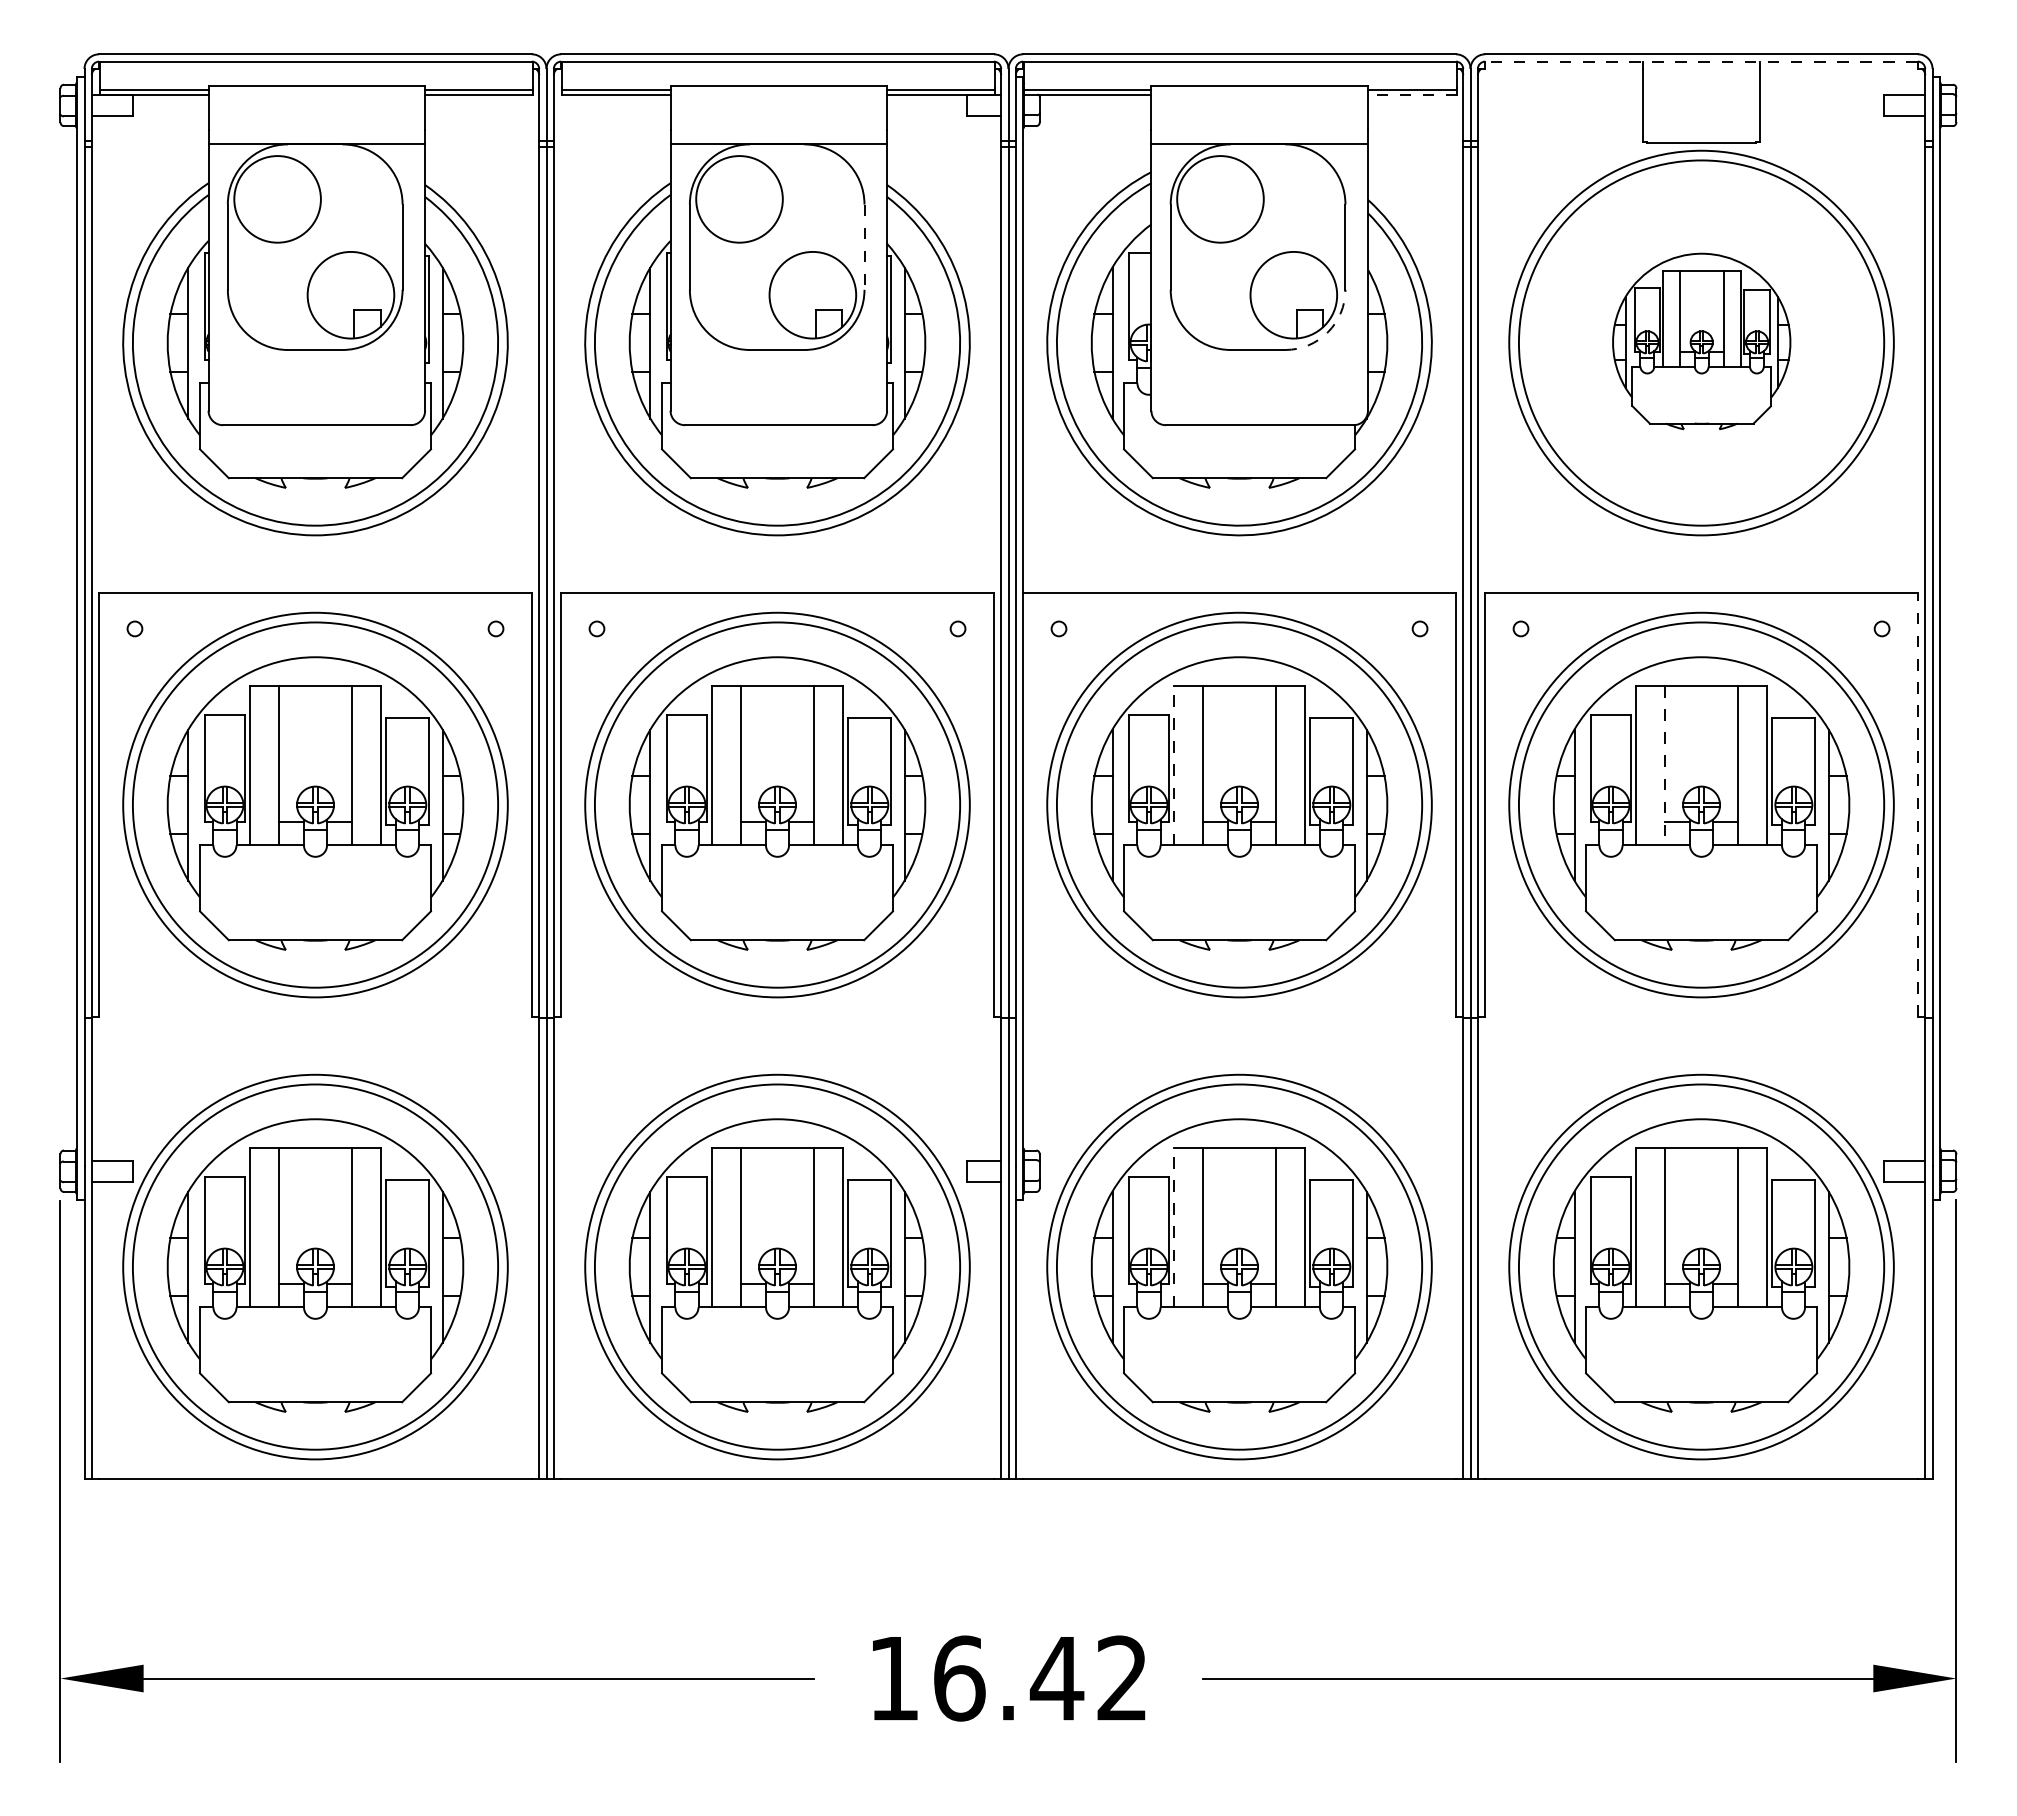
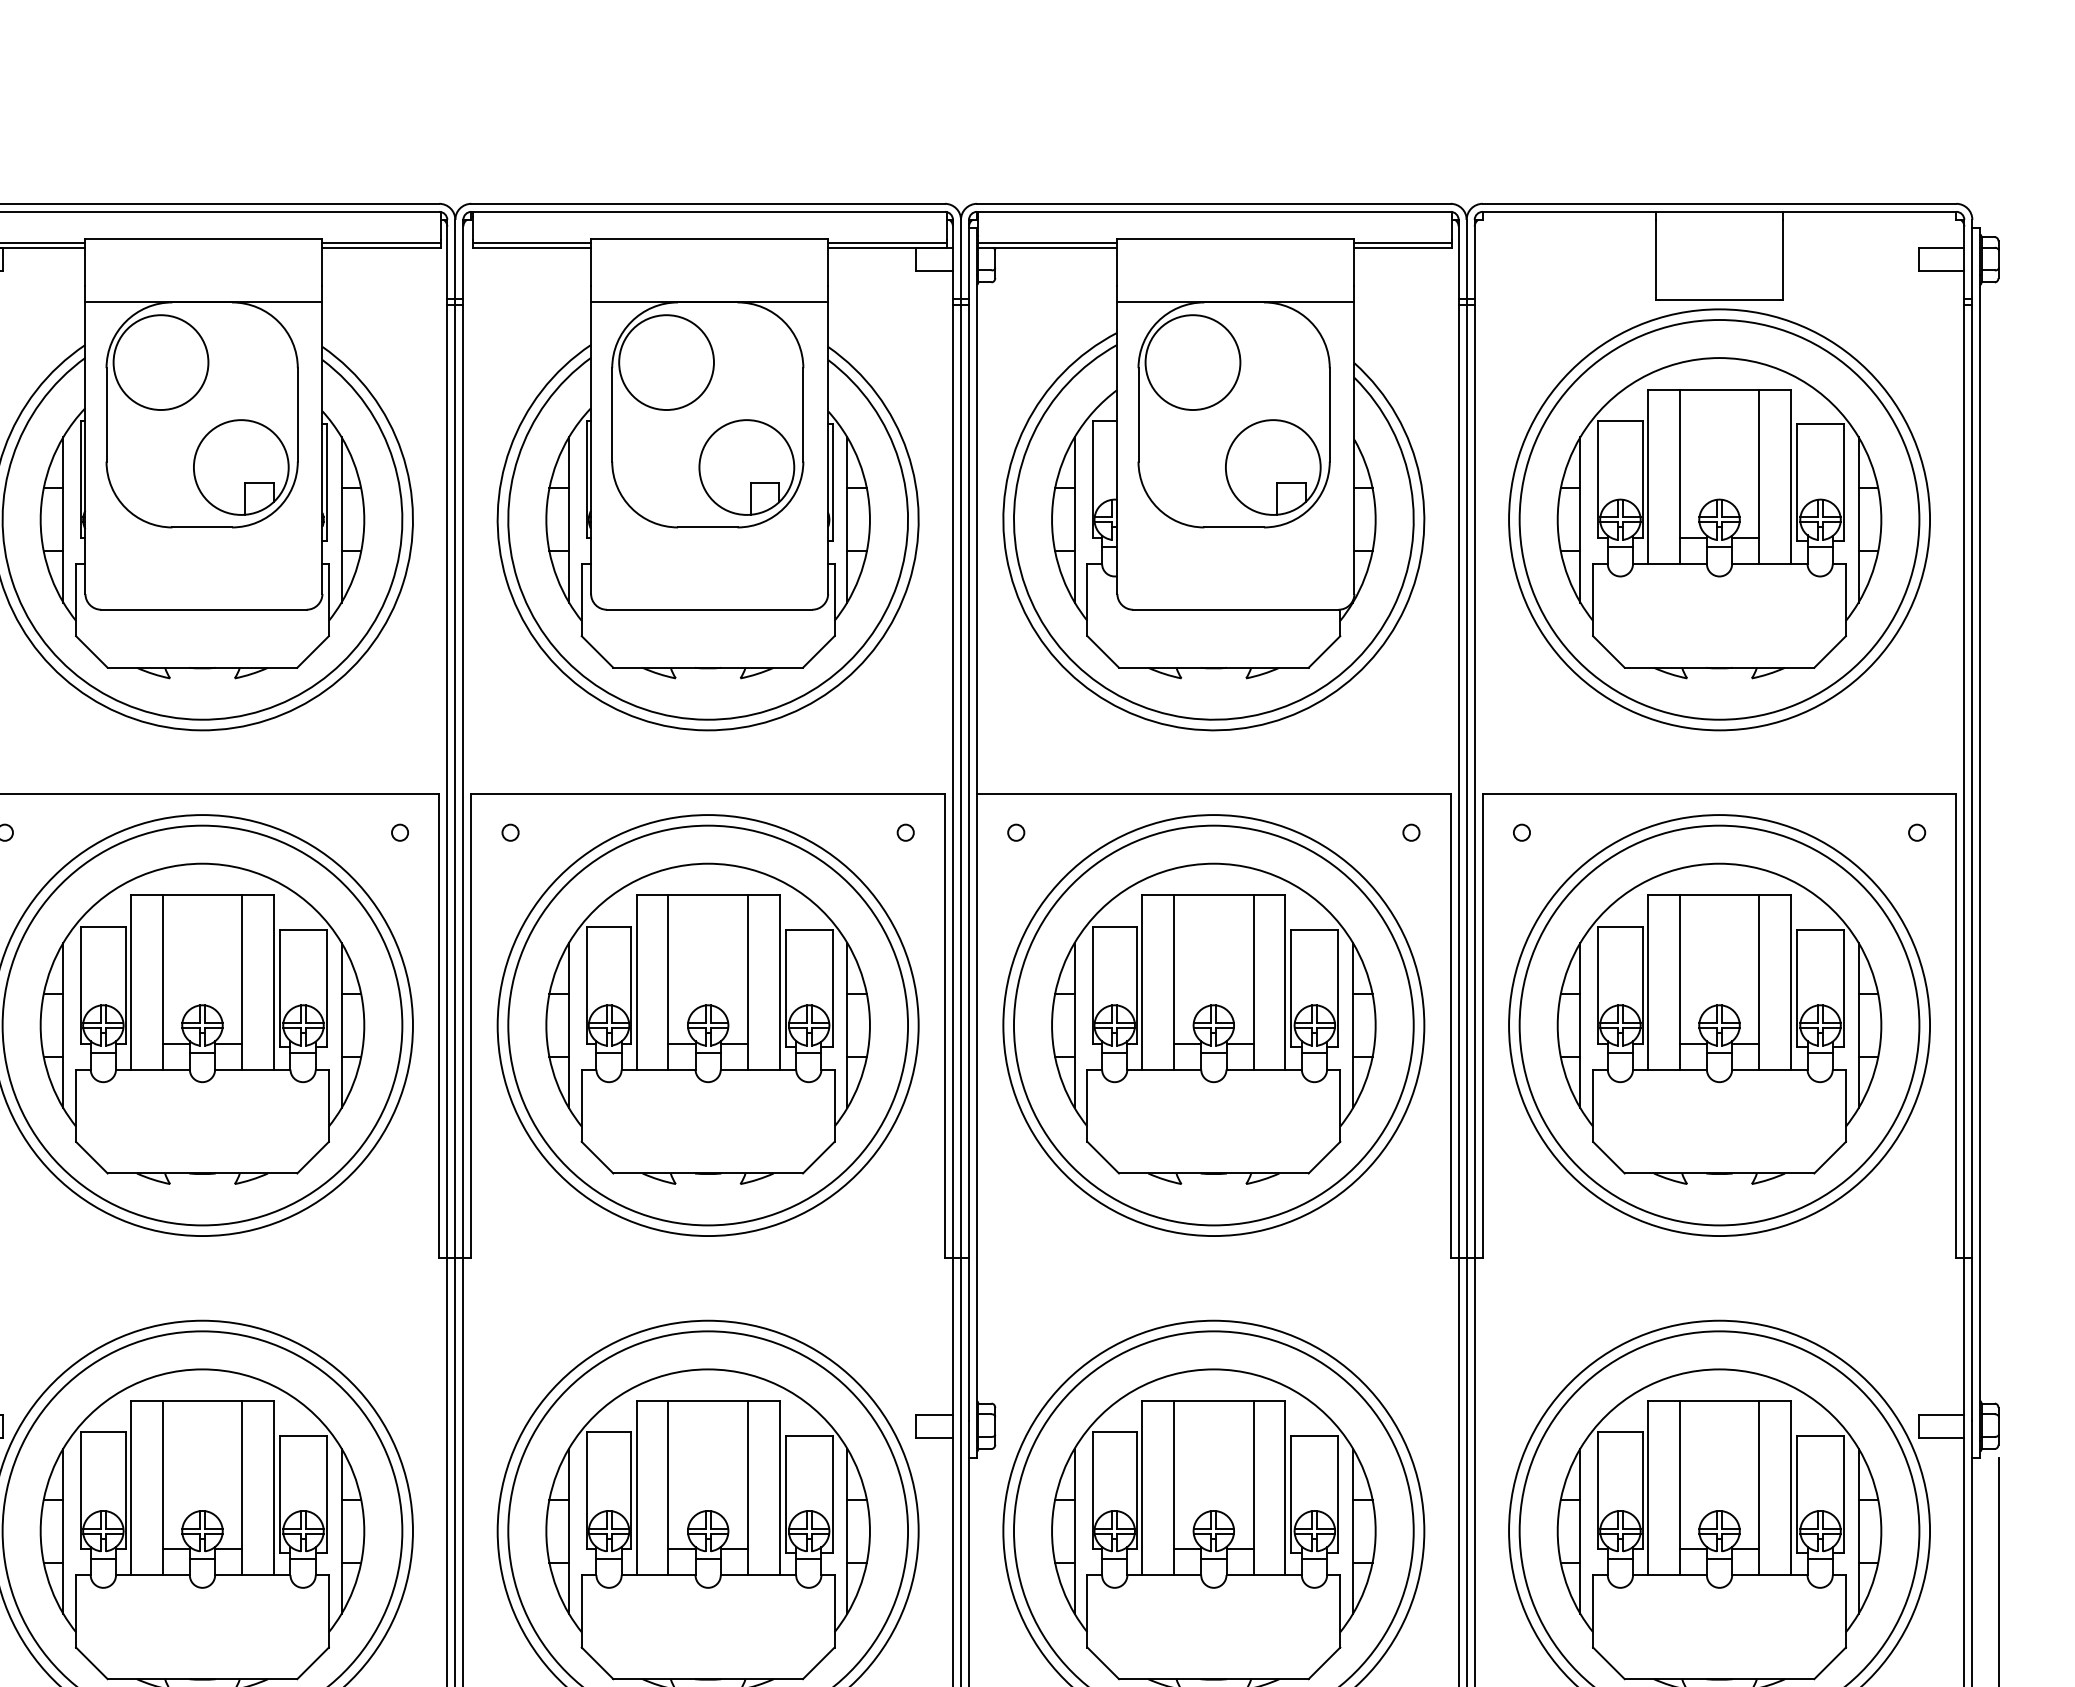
line: (1701, 61) -> (1719, 211), dashed -> solid
line: (1412, 94) -> (1403, 247), dashed -> solid
line: (864, 247) -> (803, 415), dashed -> solid
arc: (1327, 332) -> (1310, 508), dashed -> solid
part: (1701, 341) -> (1719, 518), size x1.67
line: (1174, 765) -> (1142, 982), dashed -> solid
line: (1665, 765) -> (1680, 982), dashed -> solid
line: (1917, 805) -> (1955, 1025), dashed -> solid
line: (1174, 1227) -> (1142, 1487), dashed -> solid

